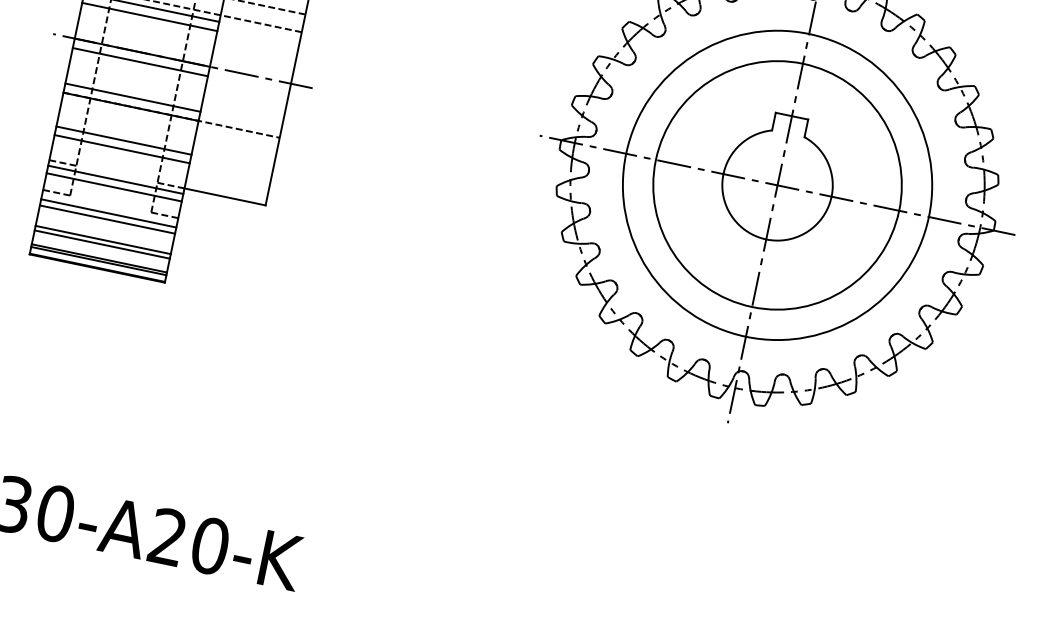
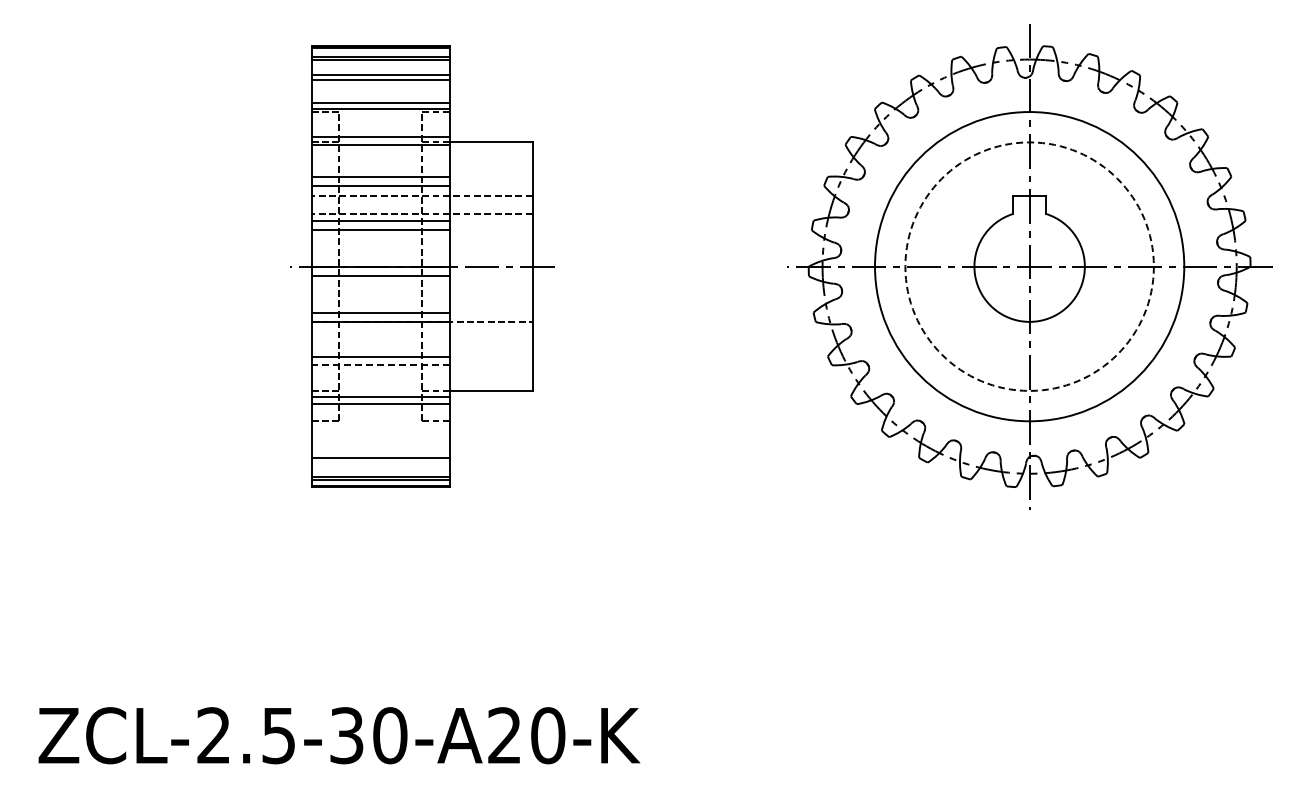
line: (121, 149) -> (380, 365), solid -> dashed
circle: (777, 185) -> (1029, 266), solid -> dashed
line: (108, 213) -> (380, 430), removed
line: (107, 219) -> (380, 437), removed
line: (102, 244) -> (380, 462), removed

